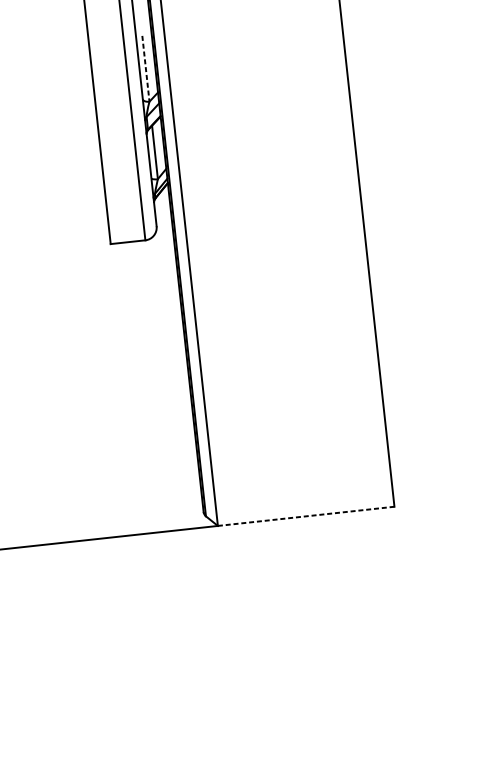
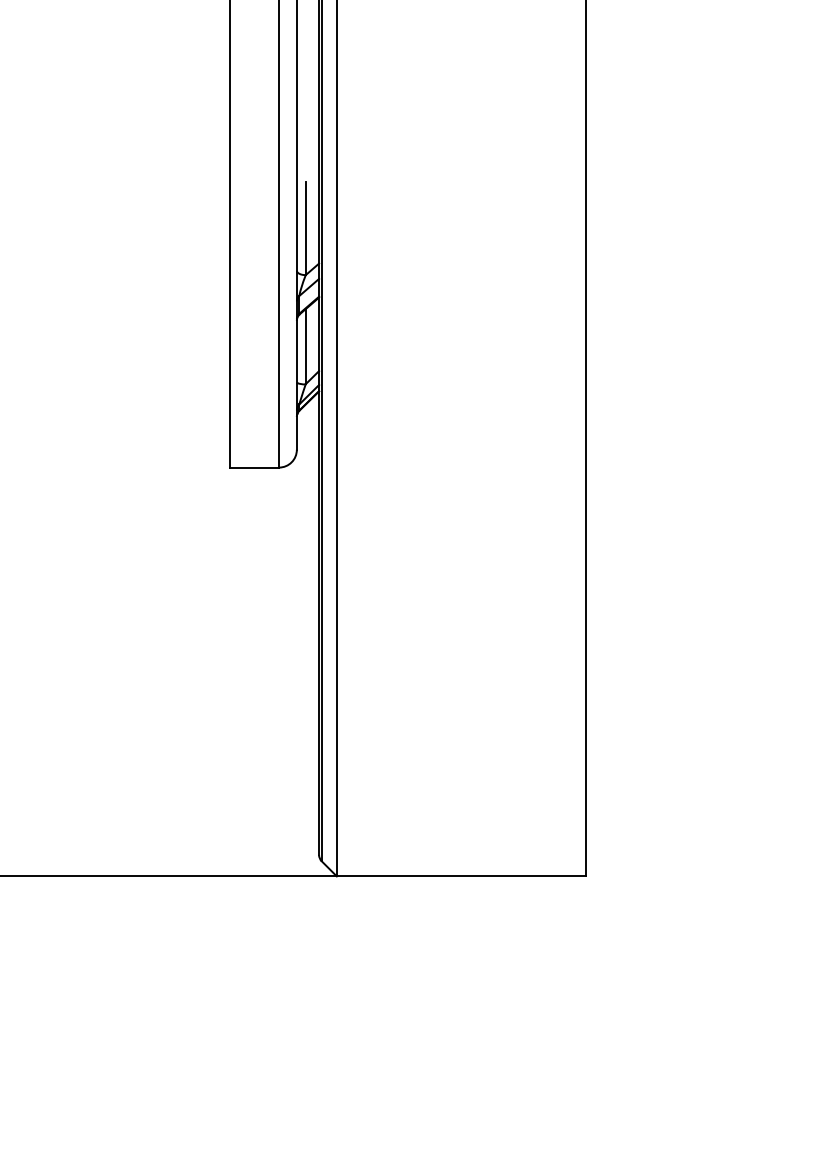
line: (145, 69) -> (305, 229), dashed -> solid
line: (306, 516) -> (461, 876), dashed -> solid

